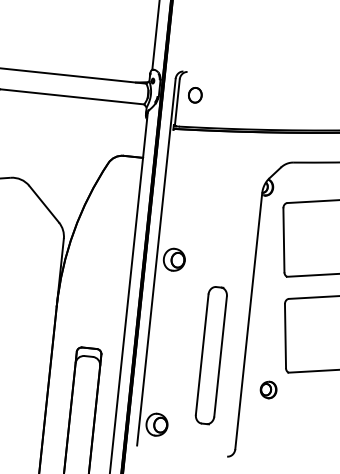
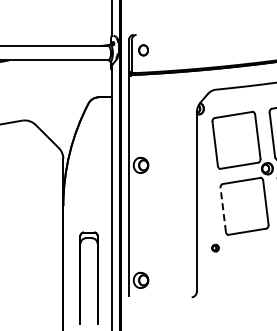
line: (285, 335) -> (223, 209), solid -> dashed
part: (211, 355) -> (173, 228), removed
part: (268, 388) -> (215, 247), size x0.6

